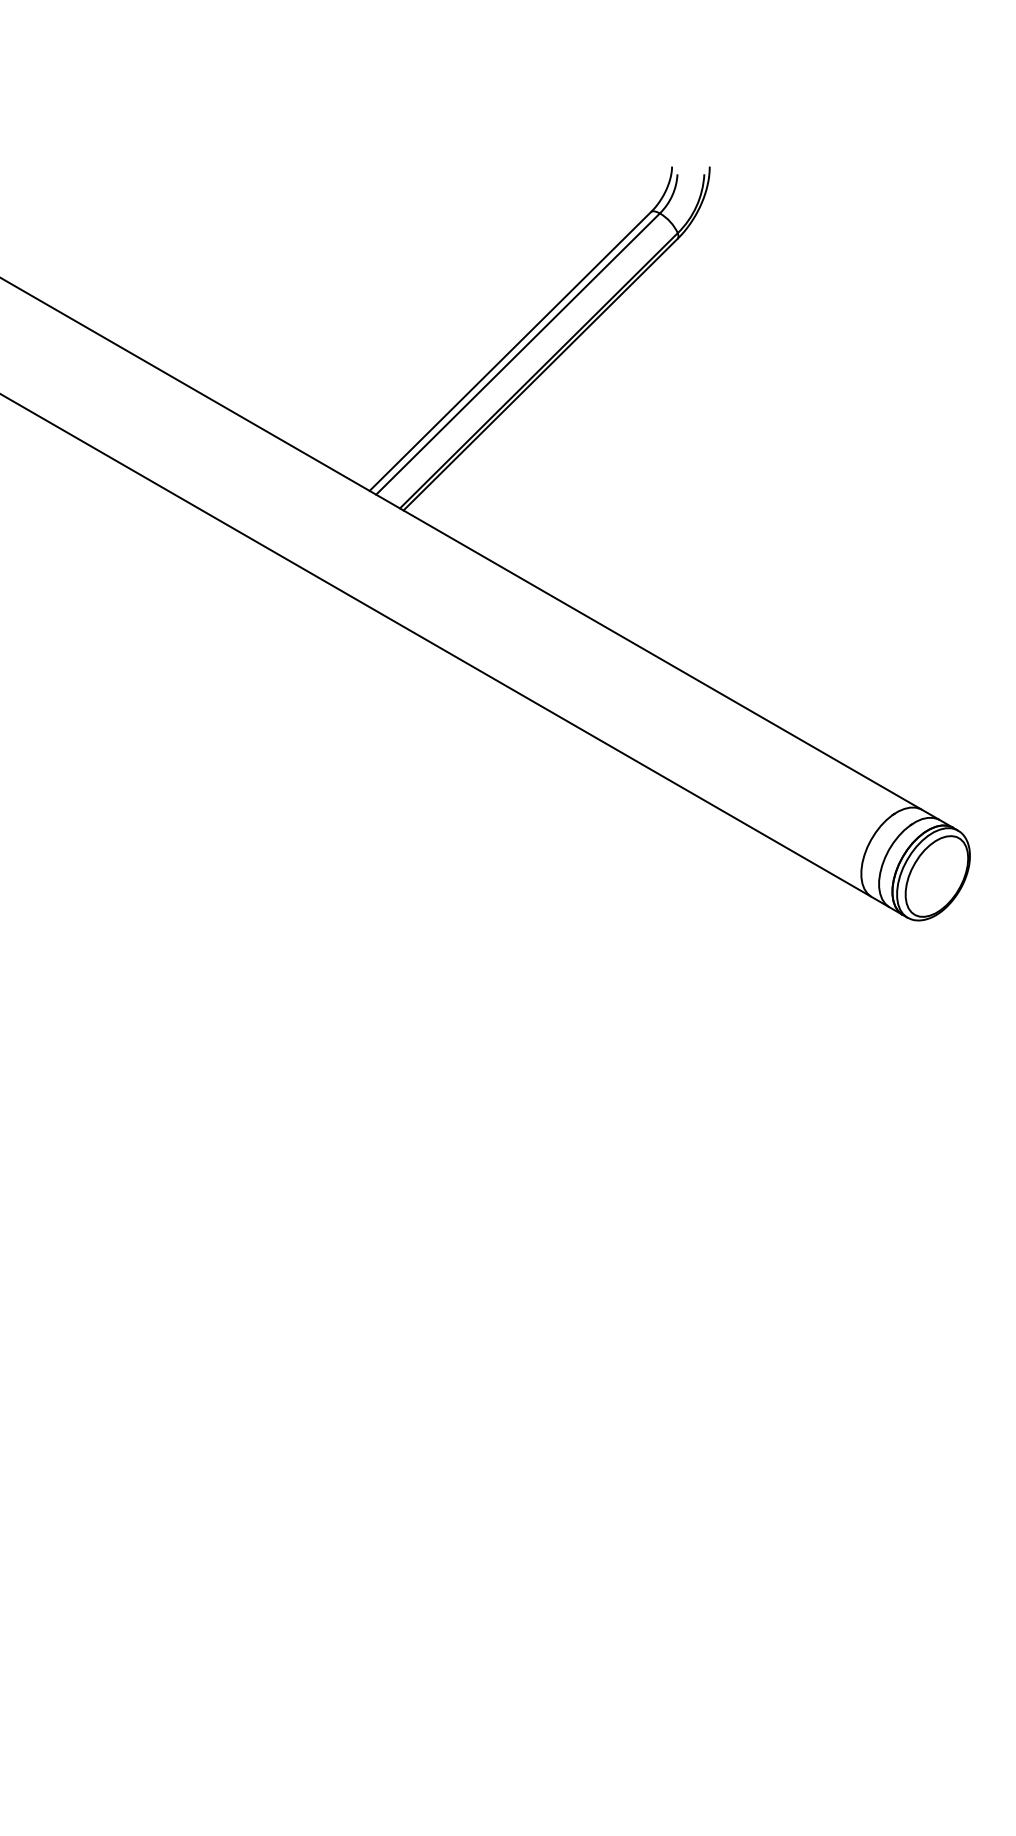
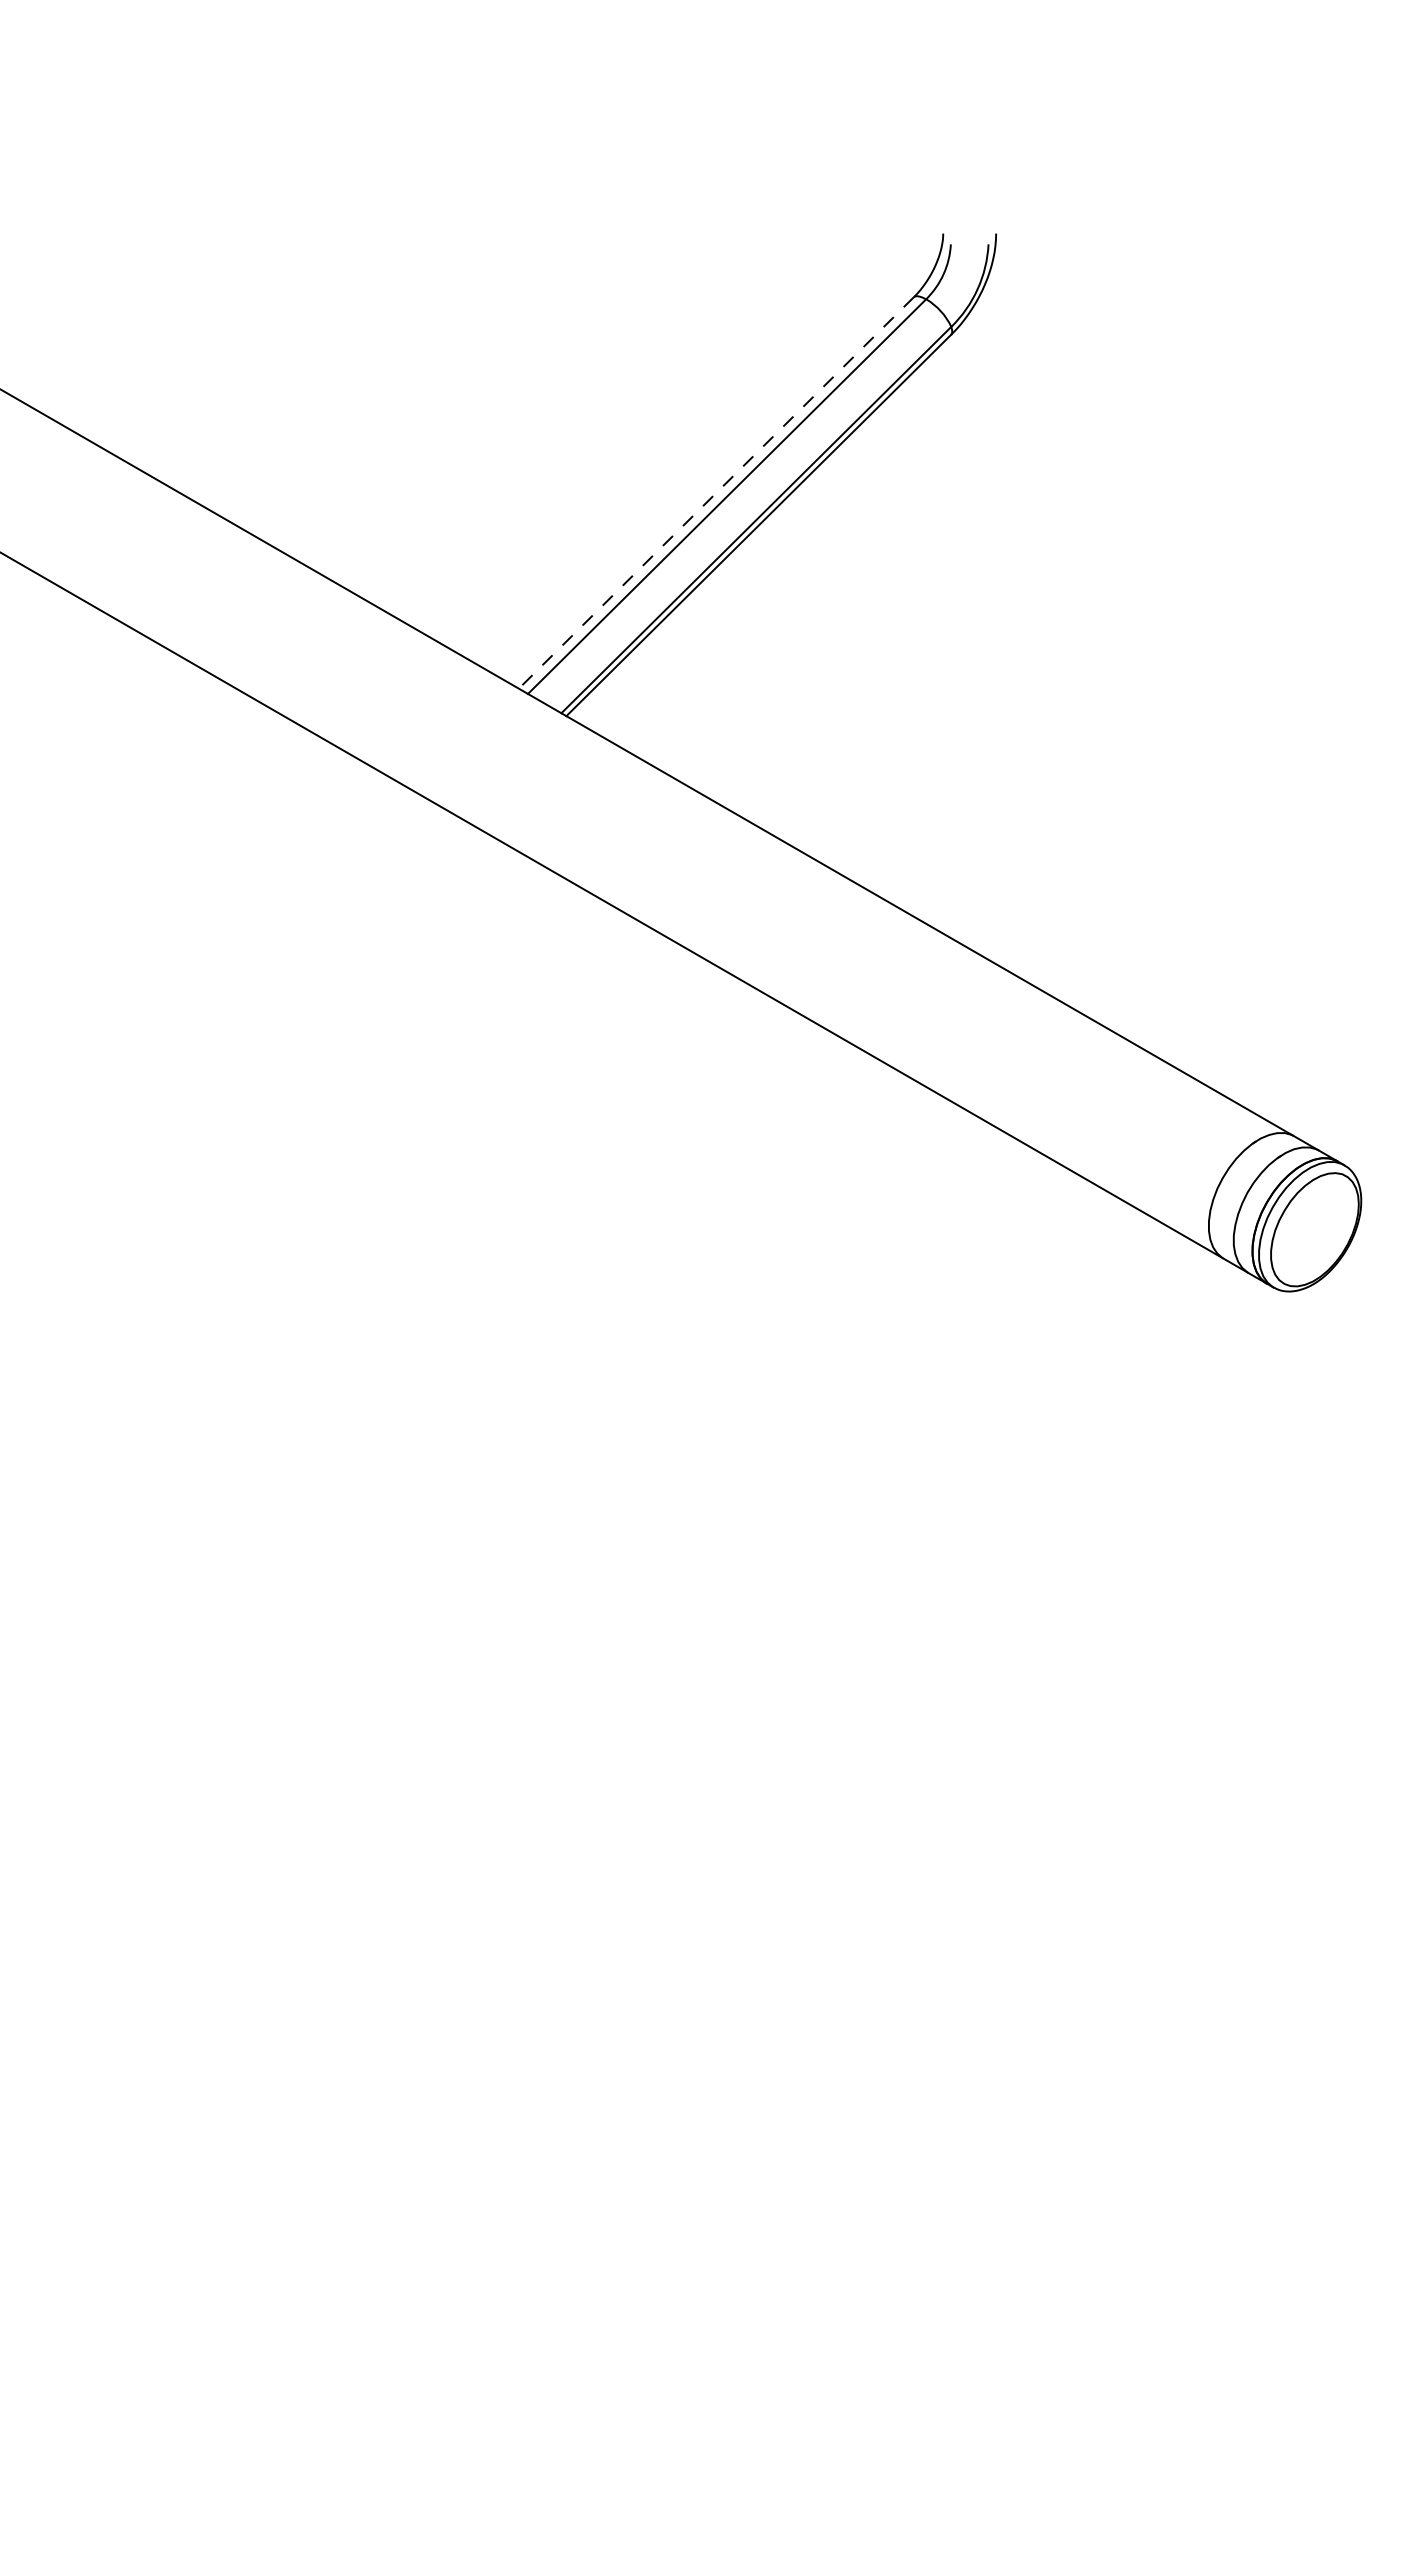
line: (510, 351) -> (716, 492), solid -> dashed

